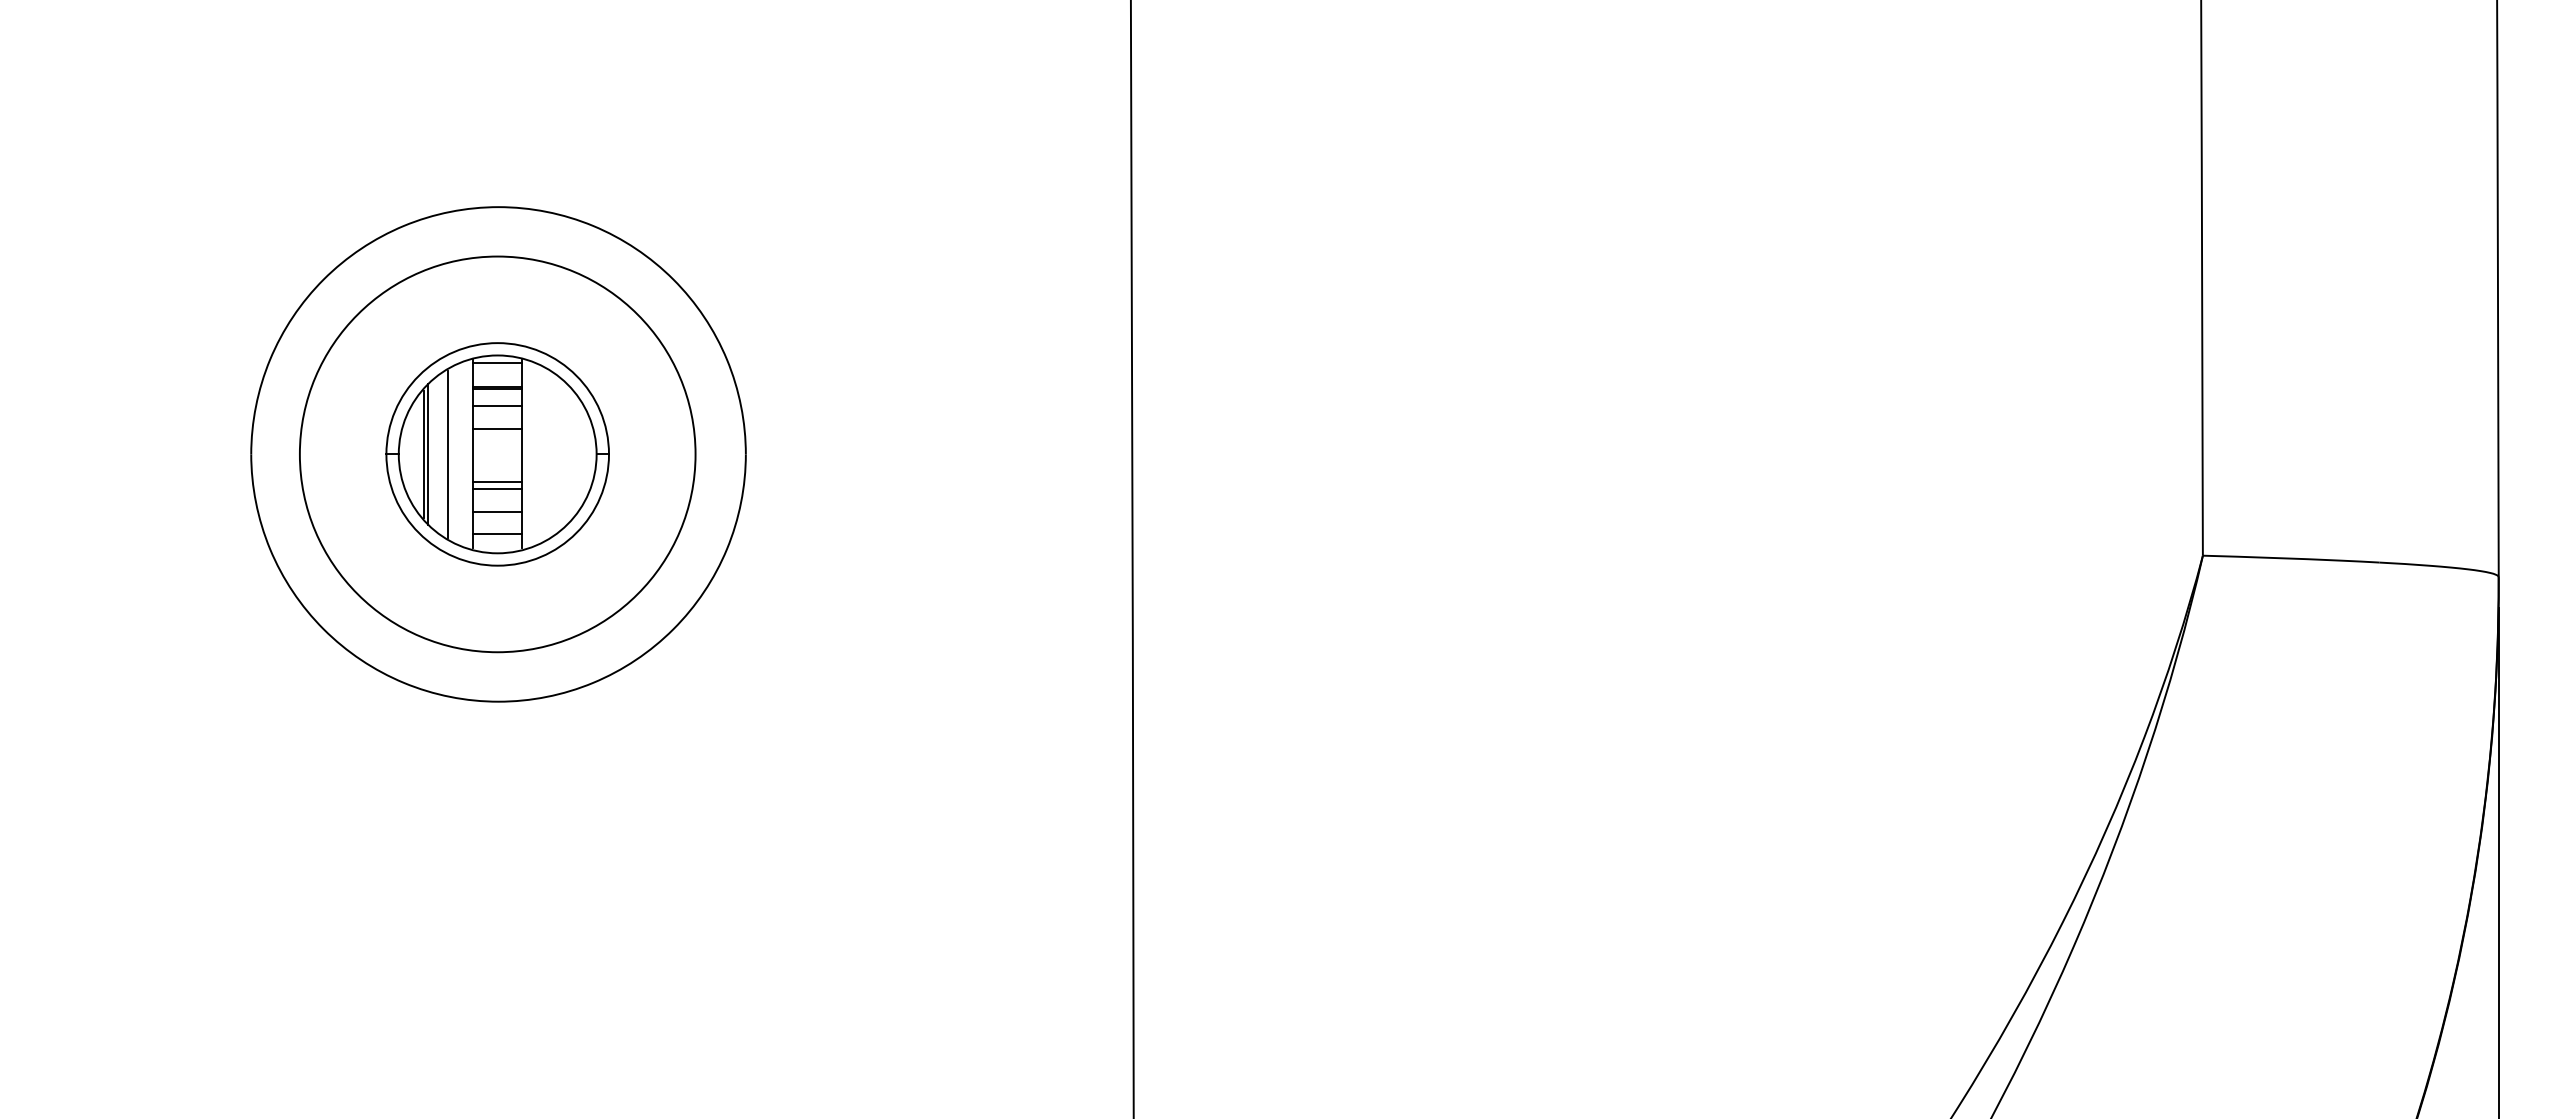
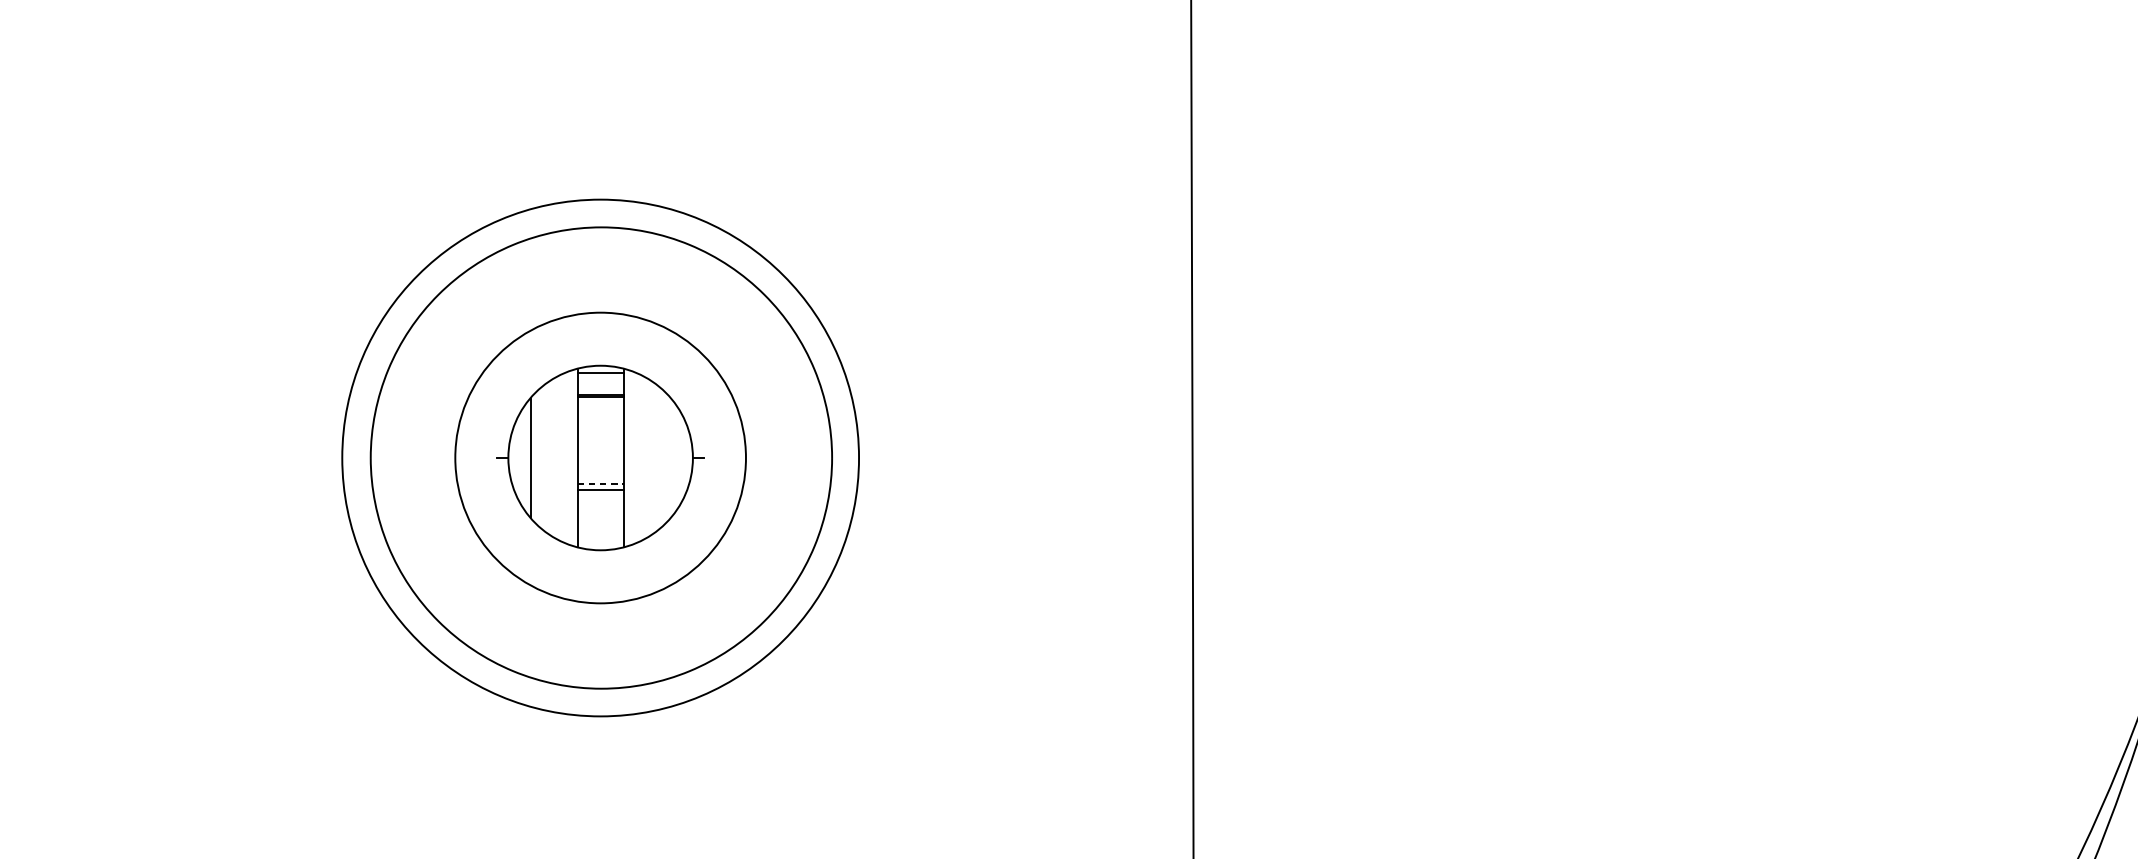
line: (497, 405) -> (600, 412), removed
line: (497, 428) -> (600, 433), removed
line: (428, 454) -> (536, 458), removed
line: (448, 454) -> (554, 458), removed
circle: (497, 454) -> (600, 458), size x1.4
circle: (497, 454) -> (600, 458), size x1.4
line: (497, 482) -> (600, 484), solid -> dashed
line: (497, 512) -> (600, 512), removed
line: (497, 533) -> (600, 531), removed

